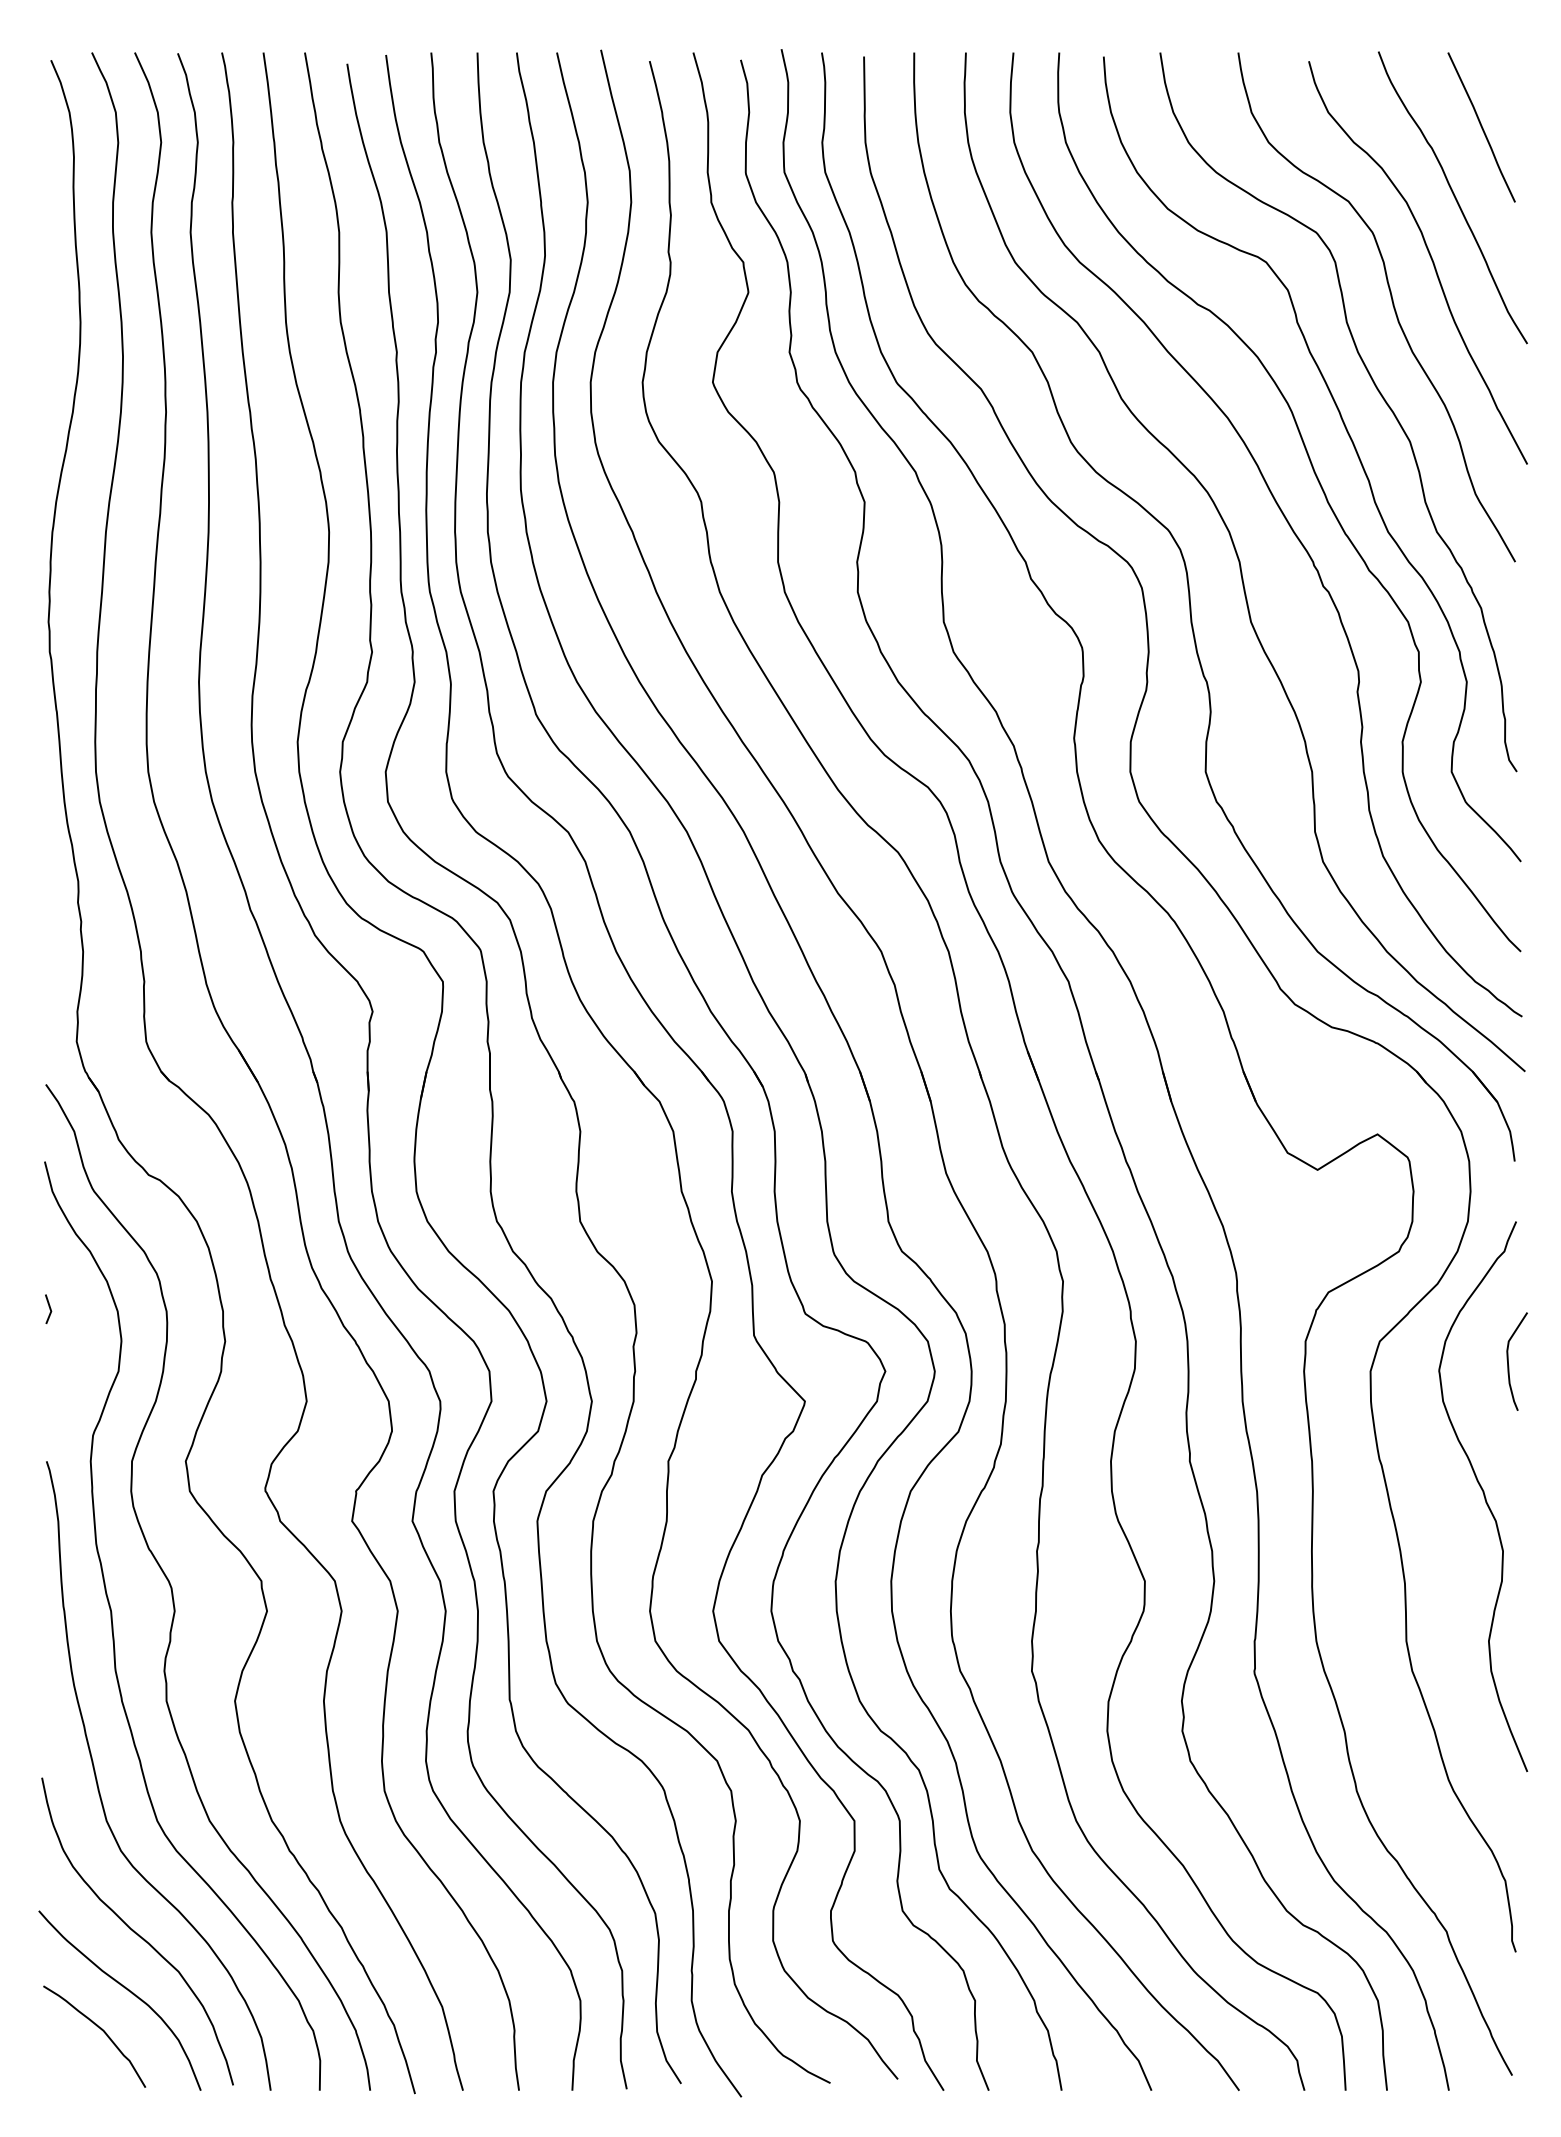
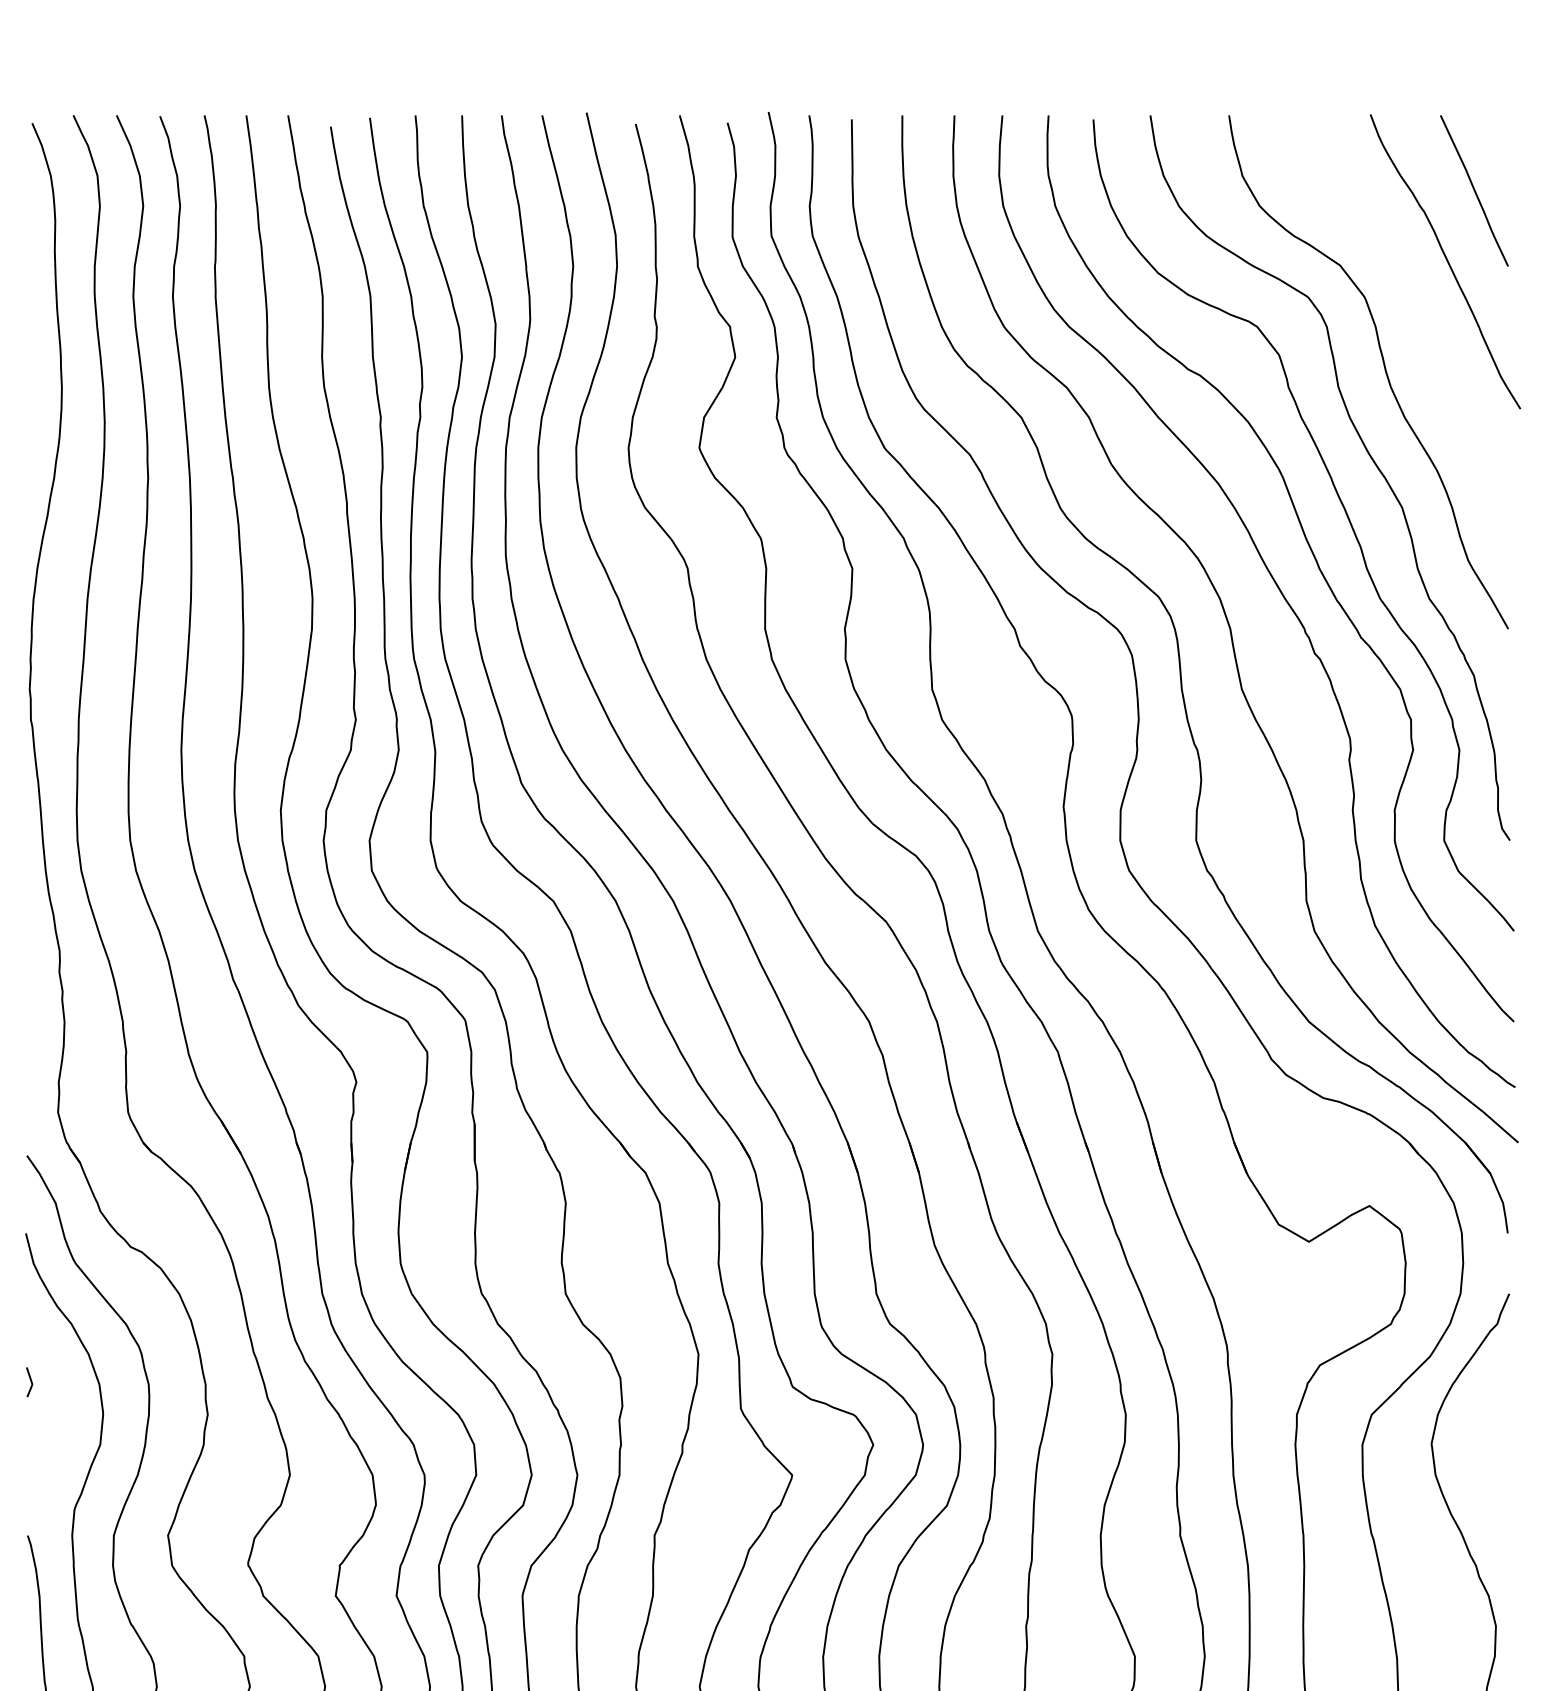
curve: (1429, 256) -> (1421, 320), removed
curve: (1508, 1361) -> (1501, 1434), removed

